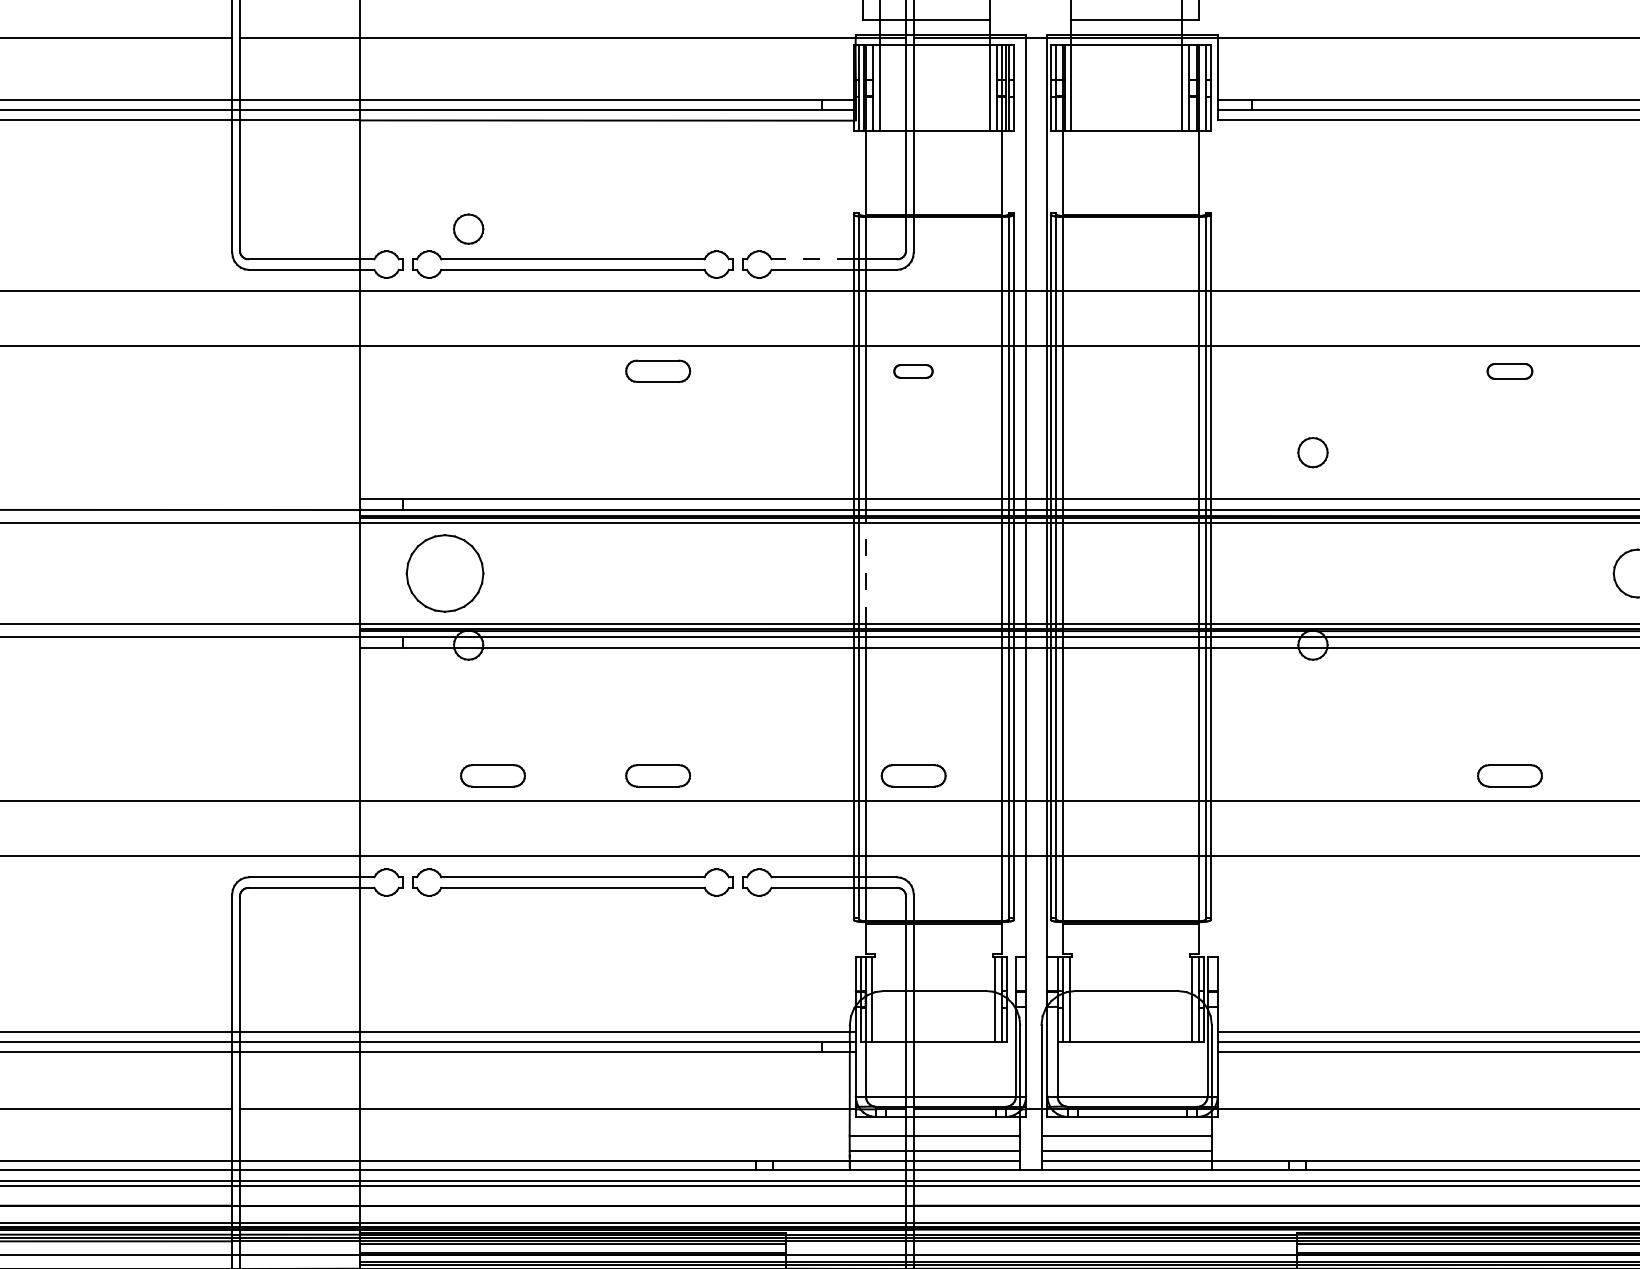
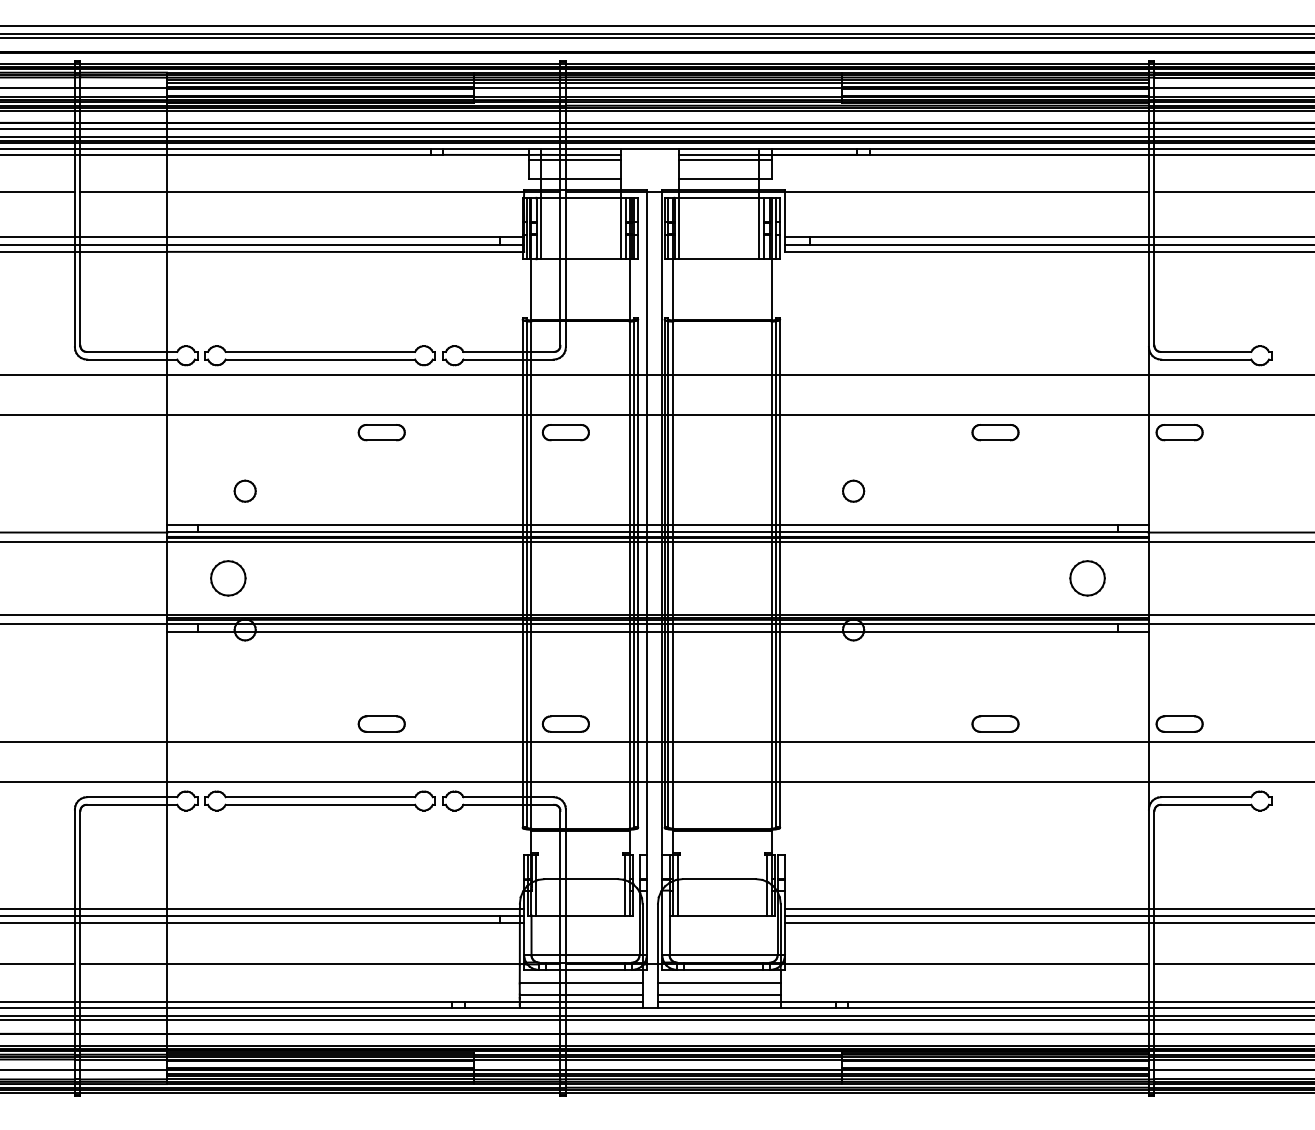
part: (467, 228) -> (244, 490), moved
line: (813, 258) -> (493, 351), dashed -> solid
part: (913, 371) -> (565, 432), size x1.67
part: (1509, 371) -> (995, 432), size x1.43
line: (865, 572) -> (531, 577), dashed -> solid
part: (445, 573) -> (228, 578), size x0.62
part: (492, 774) -> (262, 723), removed

